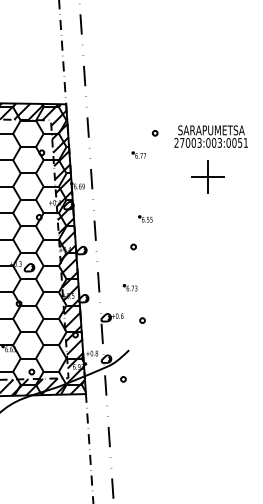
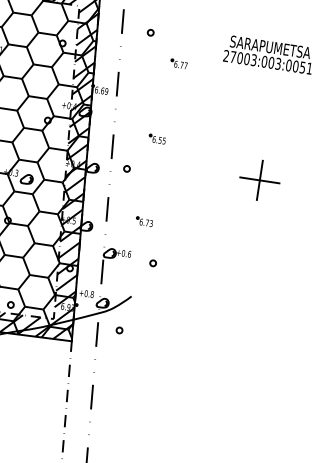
part: (154, 133) -> (149, 32), moved
part: (207, 176) -> (259, 179), moved
part: (145, 218) -> (157, 138), moved
part: (133, 246) -> (126, 168), moved

